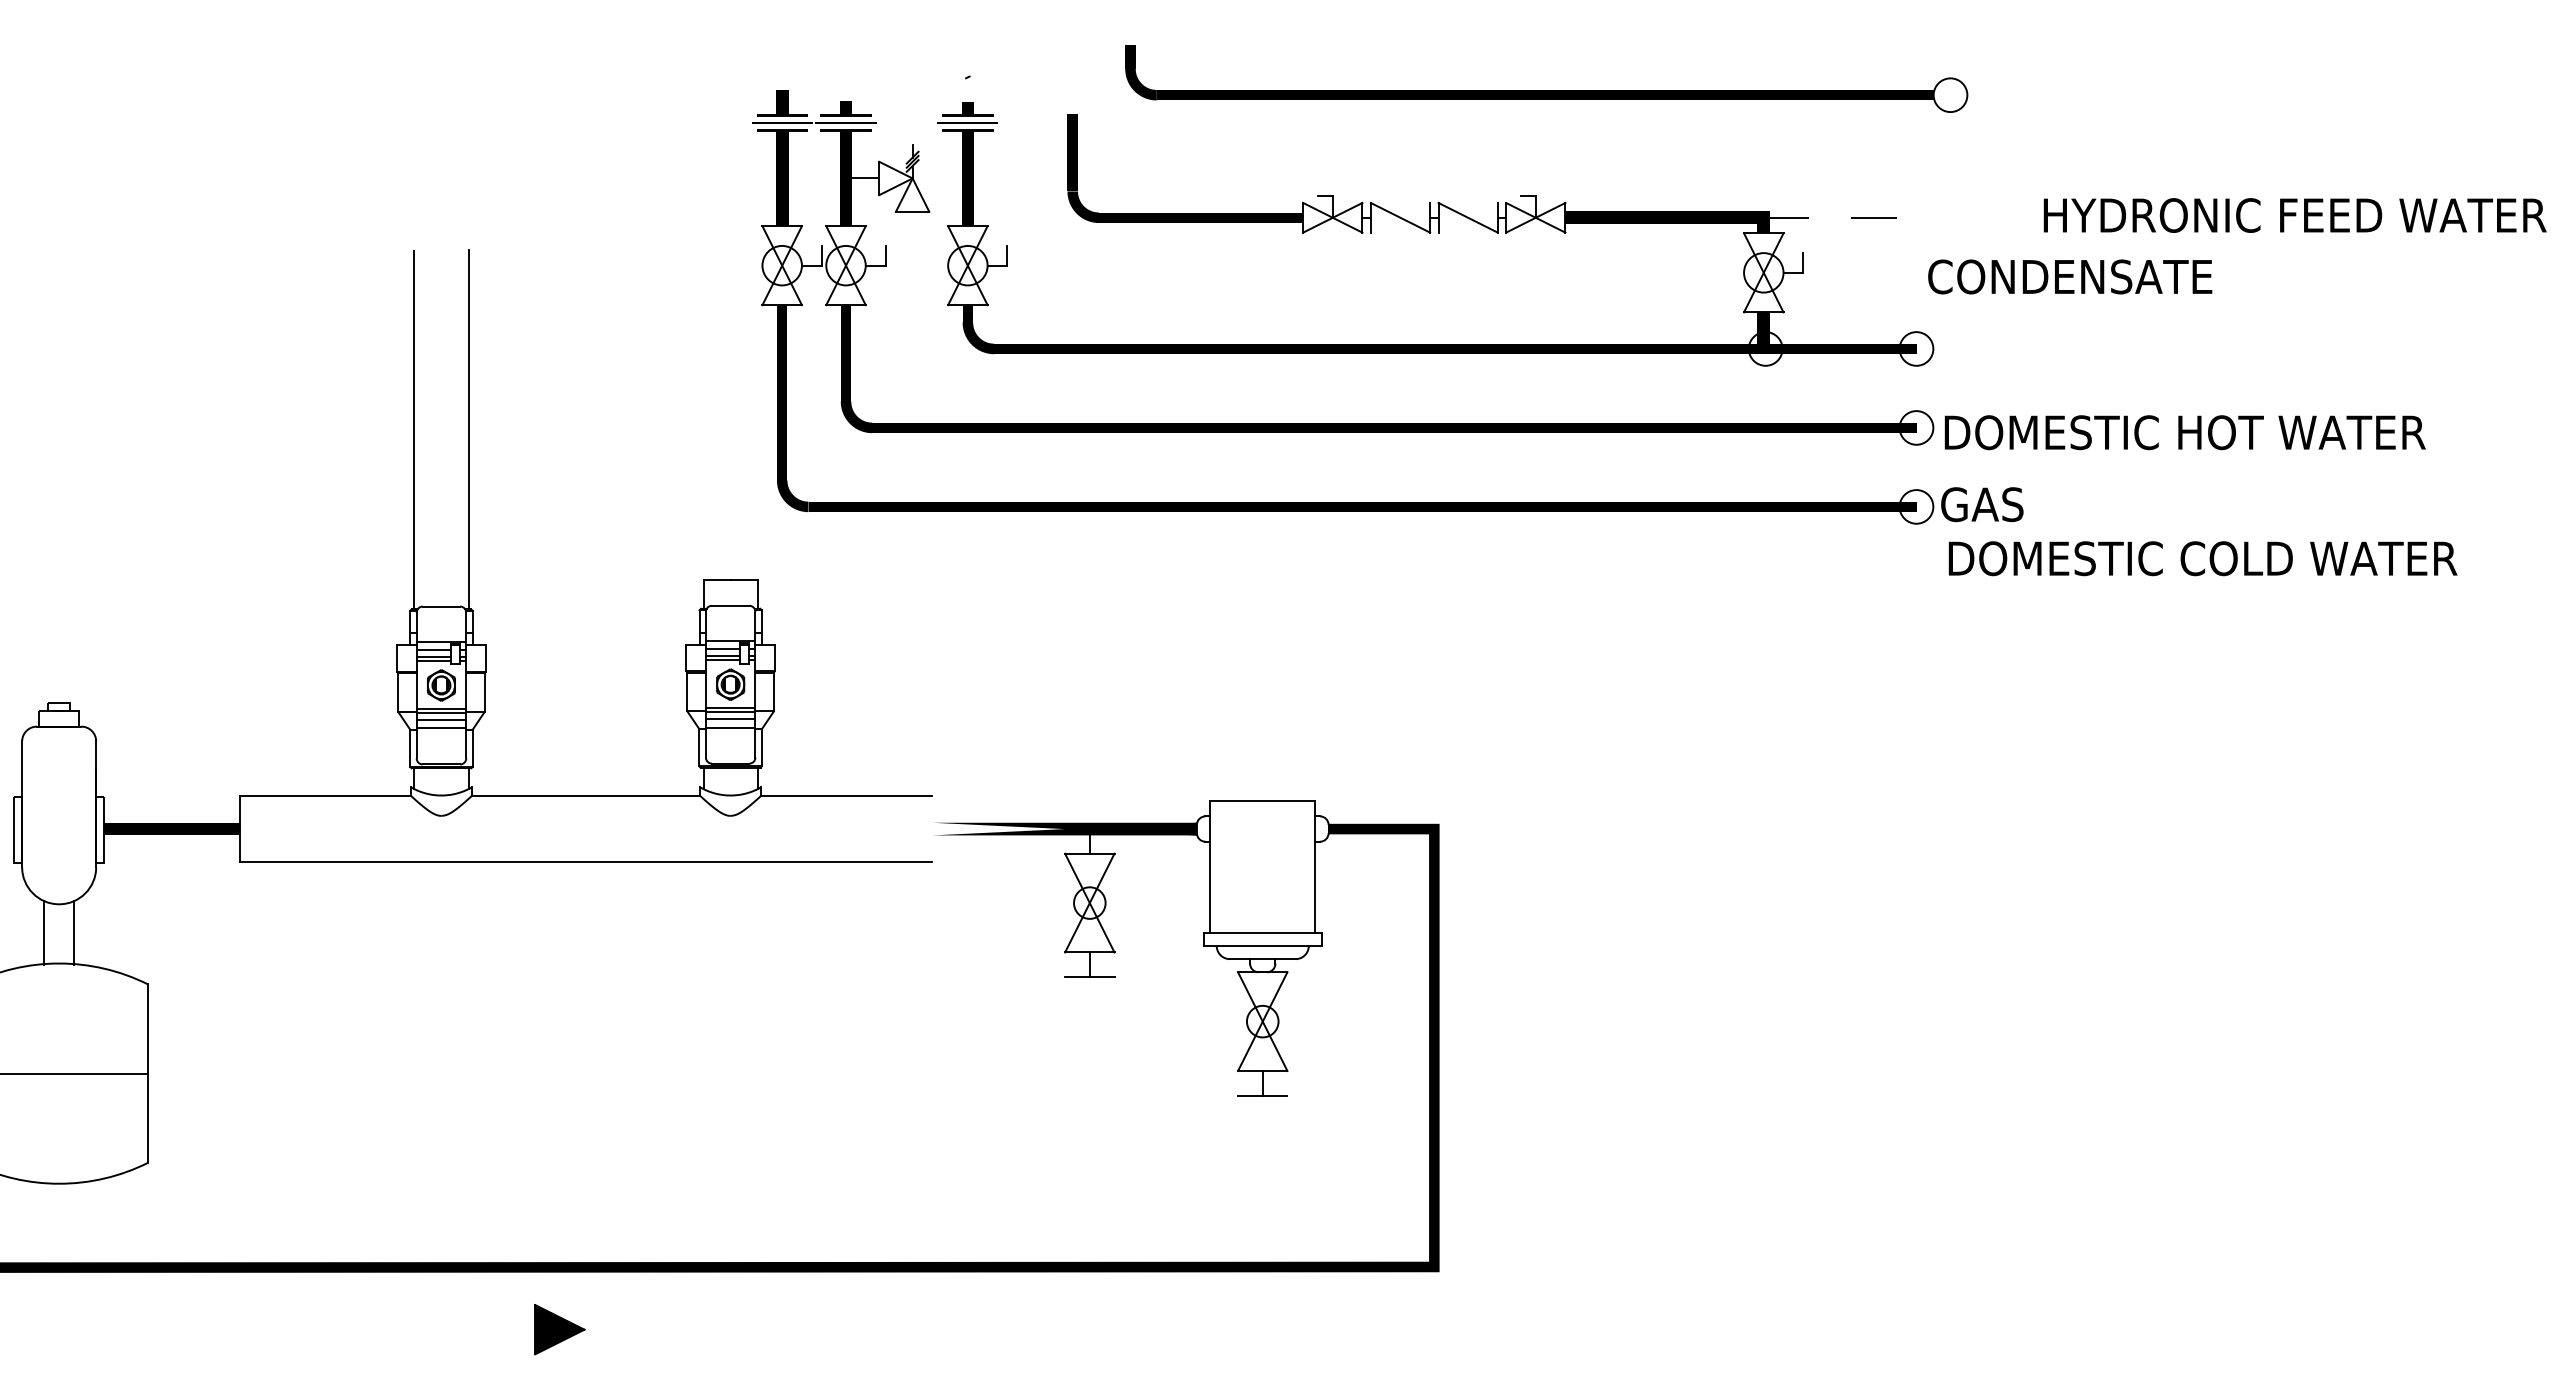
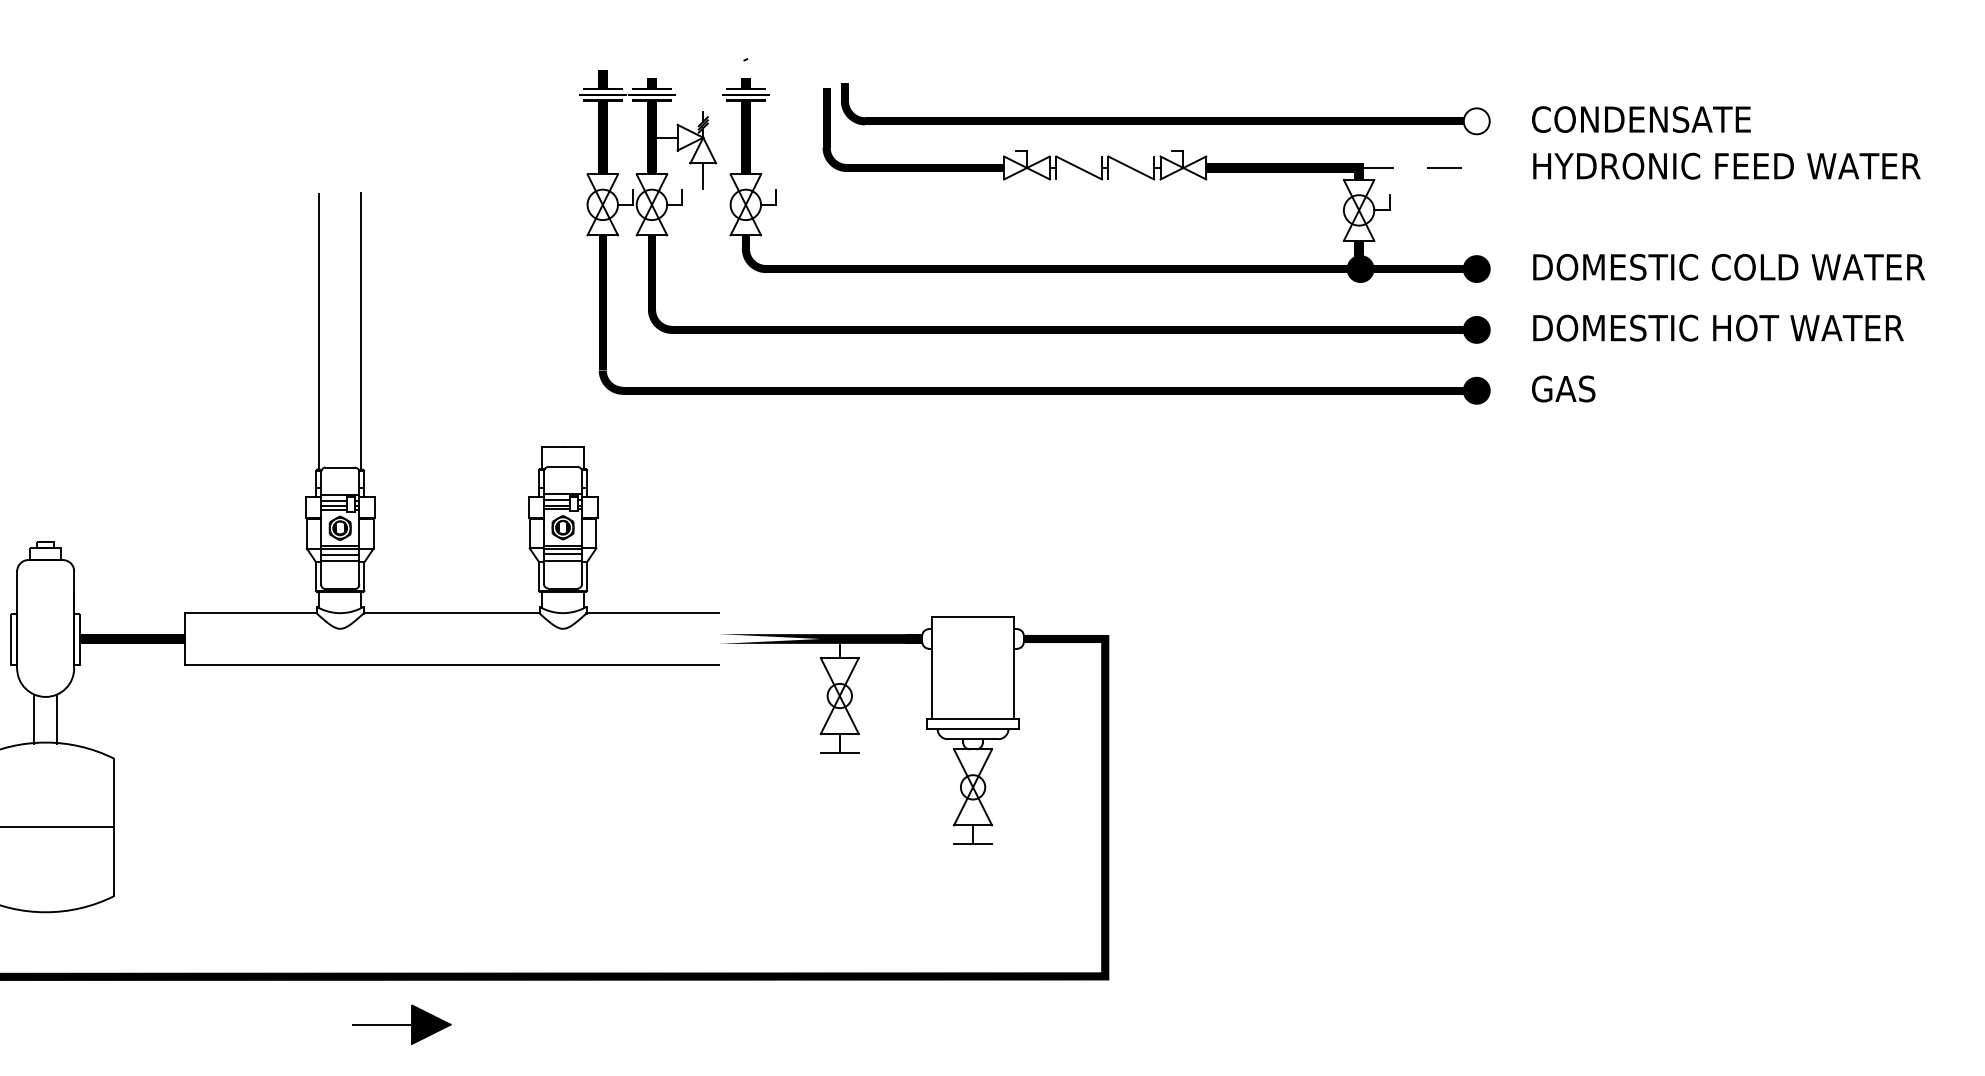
part: (1546, 90) -> (1165, 117), moved
text: (2294, 215) -> (1726, 166), moved
line: (912, 228) -> (703, 176), added
text: (2070, 276) -> (1641, 119), moved
fill: (1765, 348) -> (1360, 268), added
fill: (1916, 348) -> (1476, 268), added
fill: (1916, 427) -> (1476, 329), added
text: (2184, 432) -> (1717, 328), moved
text: (1982, 504) -> (1563, 388), moved
fill: (1916, 506) -> (1476, 390), added
text: (2202, 558) -> (1728, 267), moved
line: (496, 1329) -> (382, 1024), added

